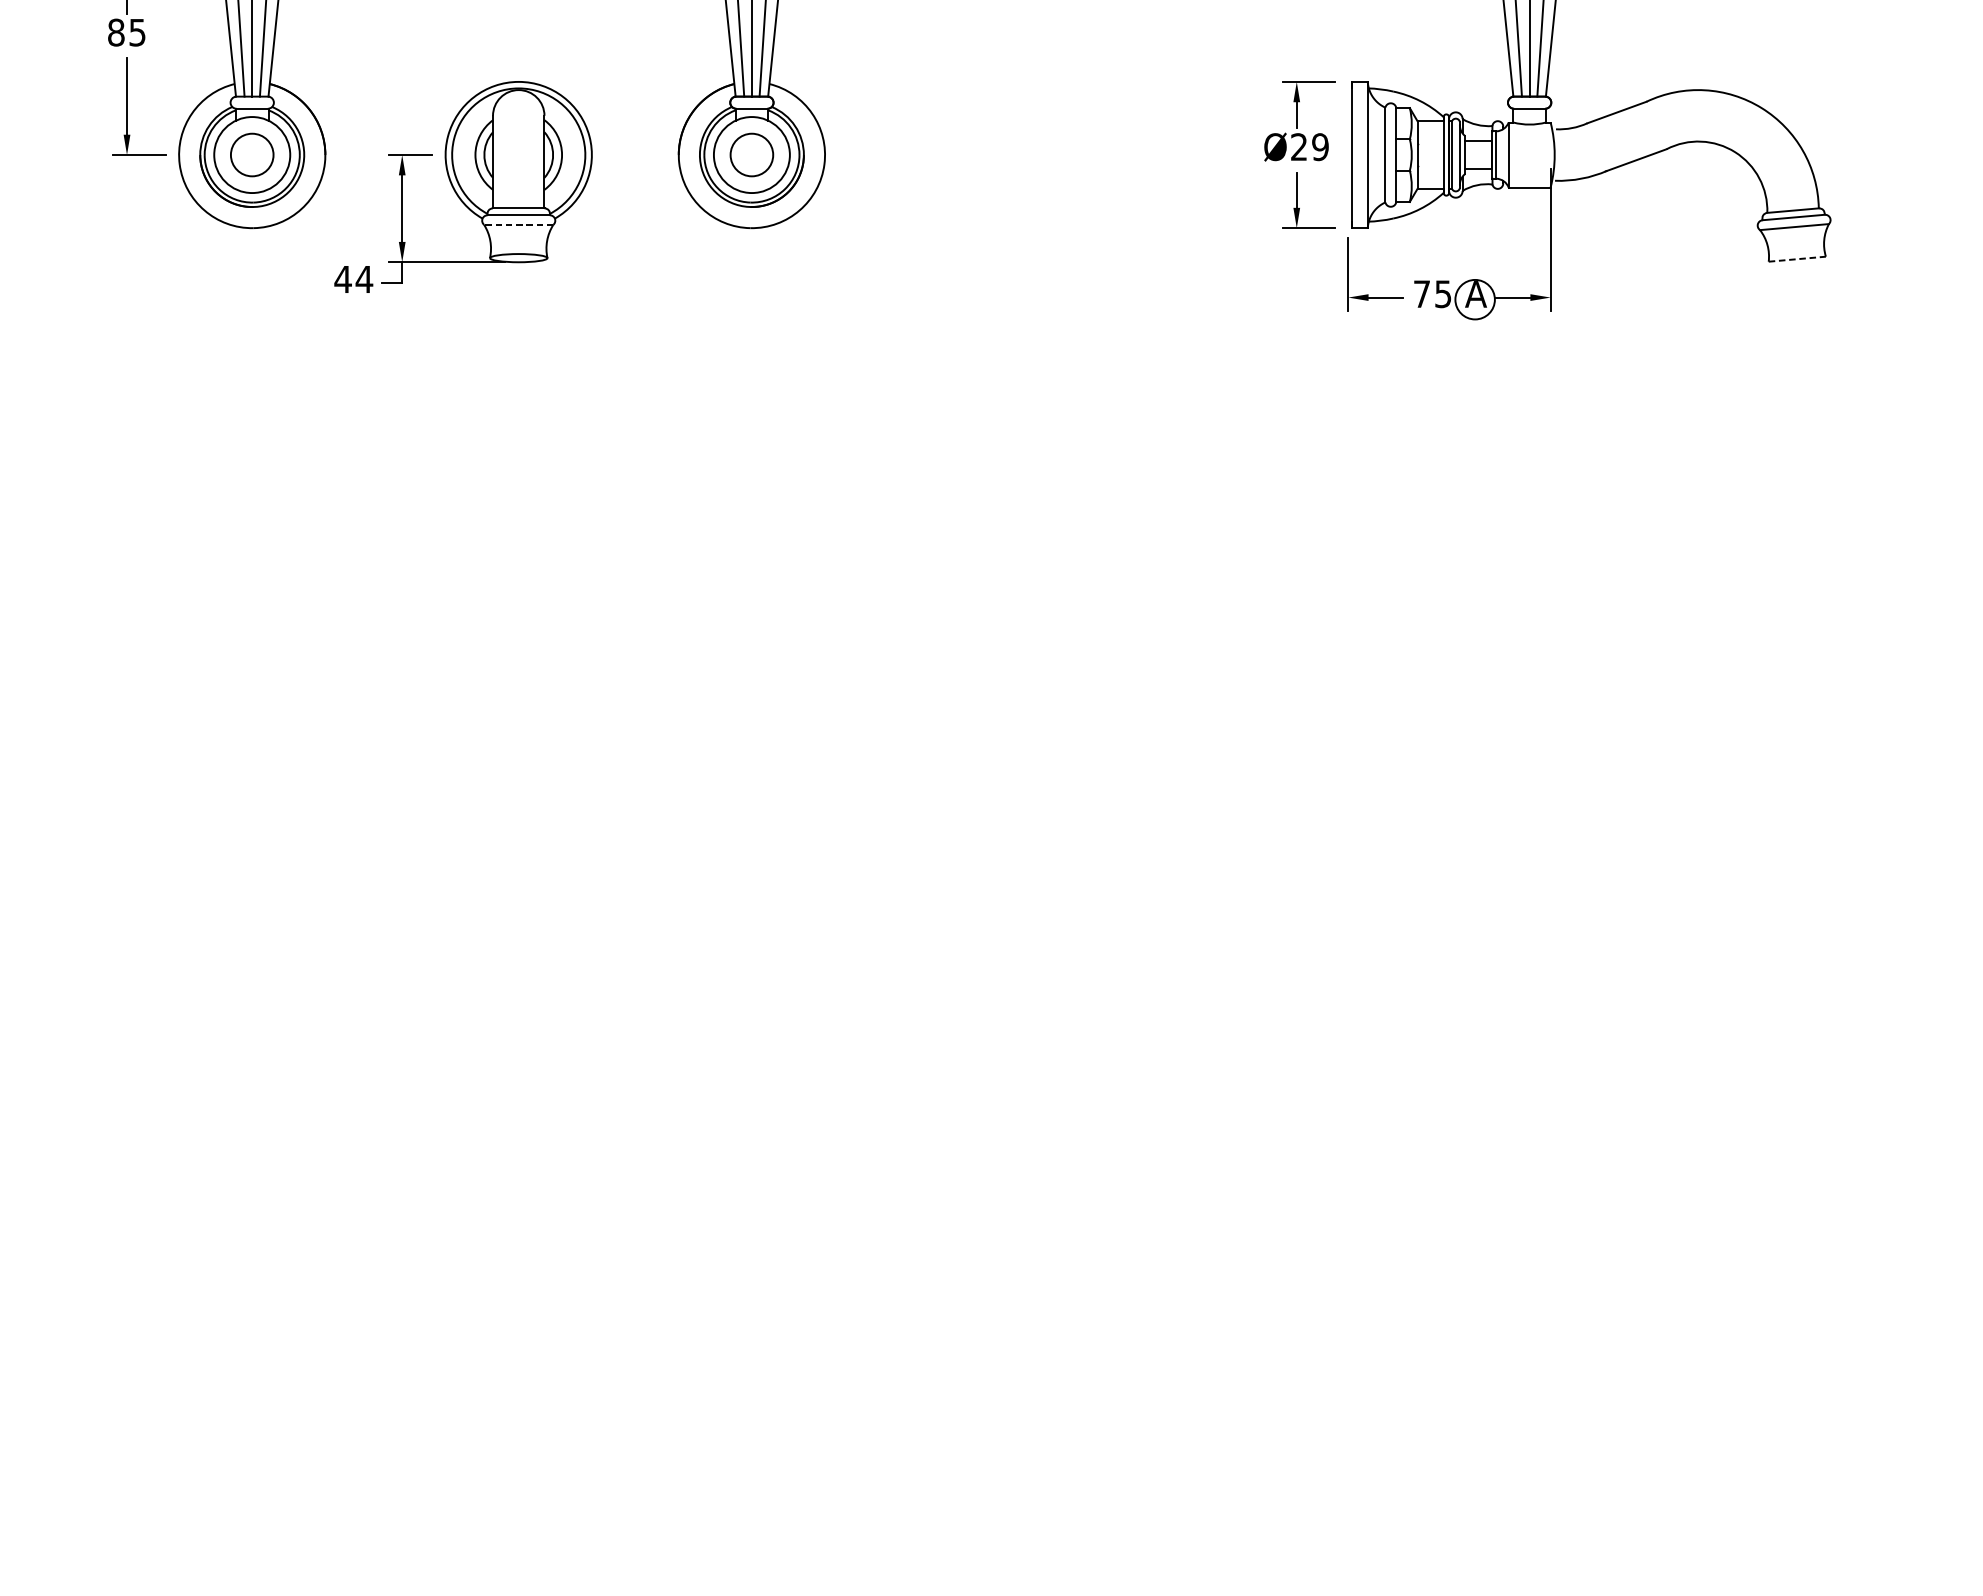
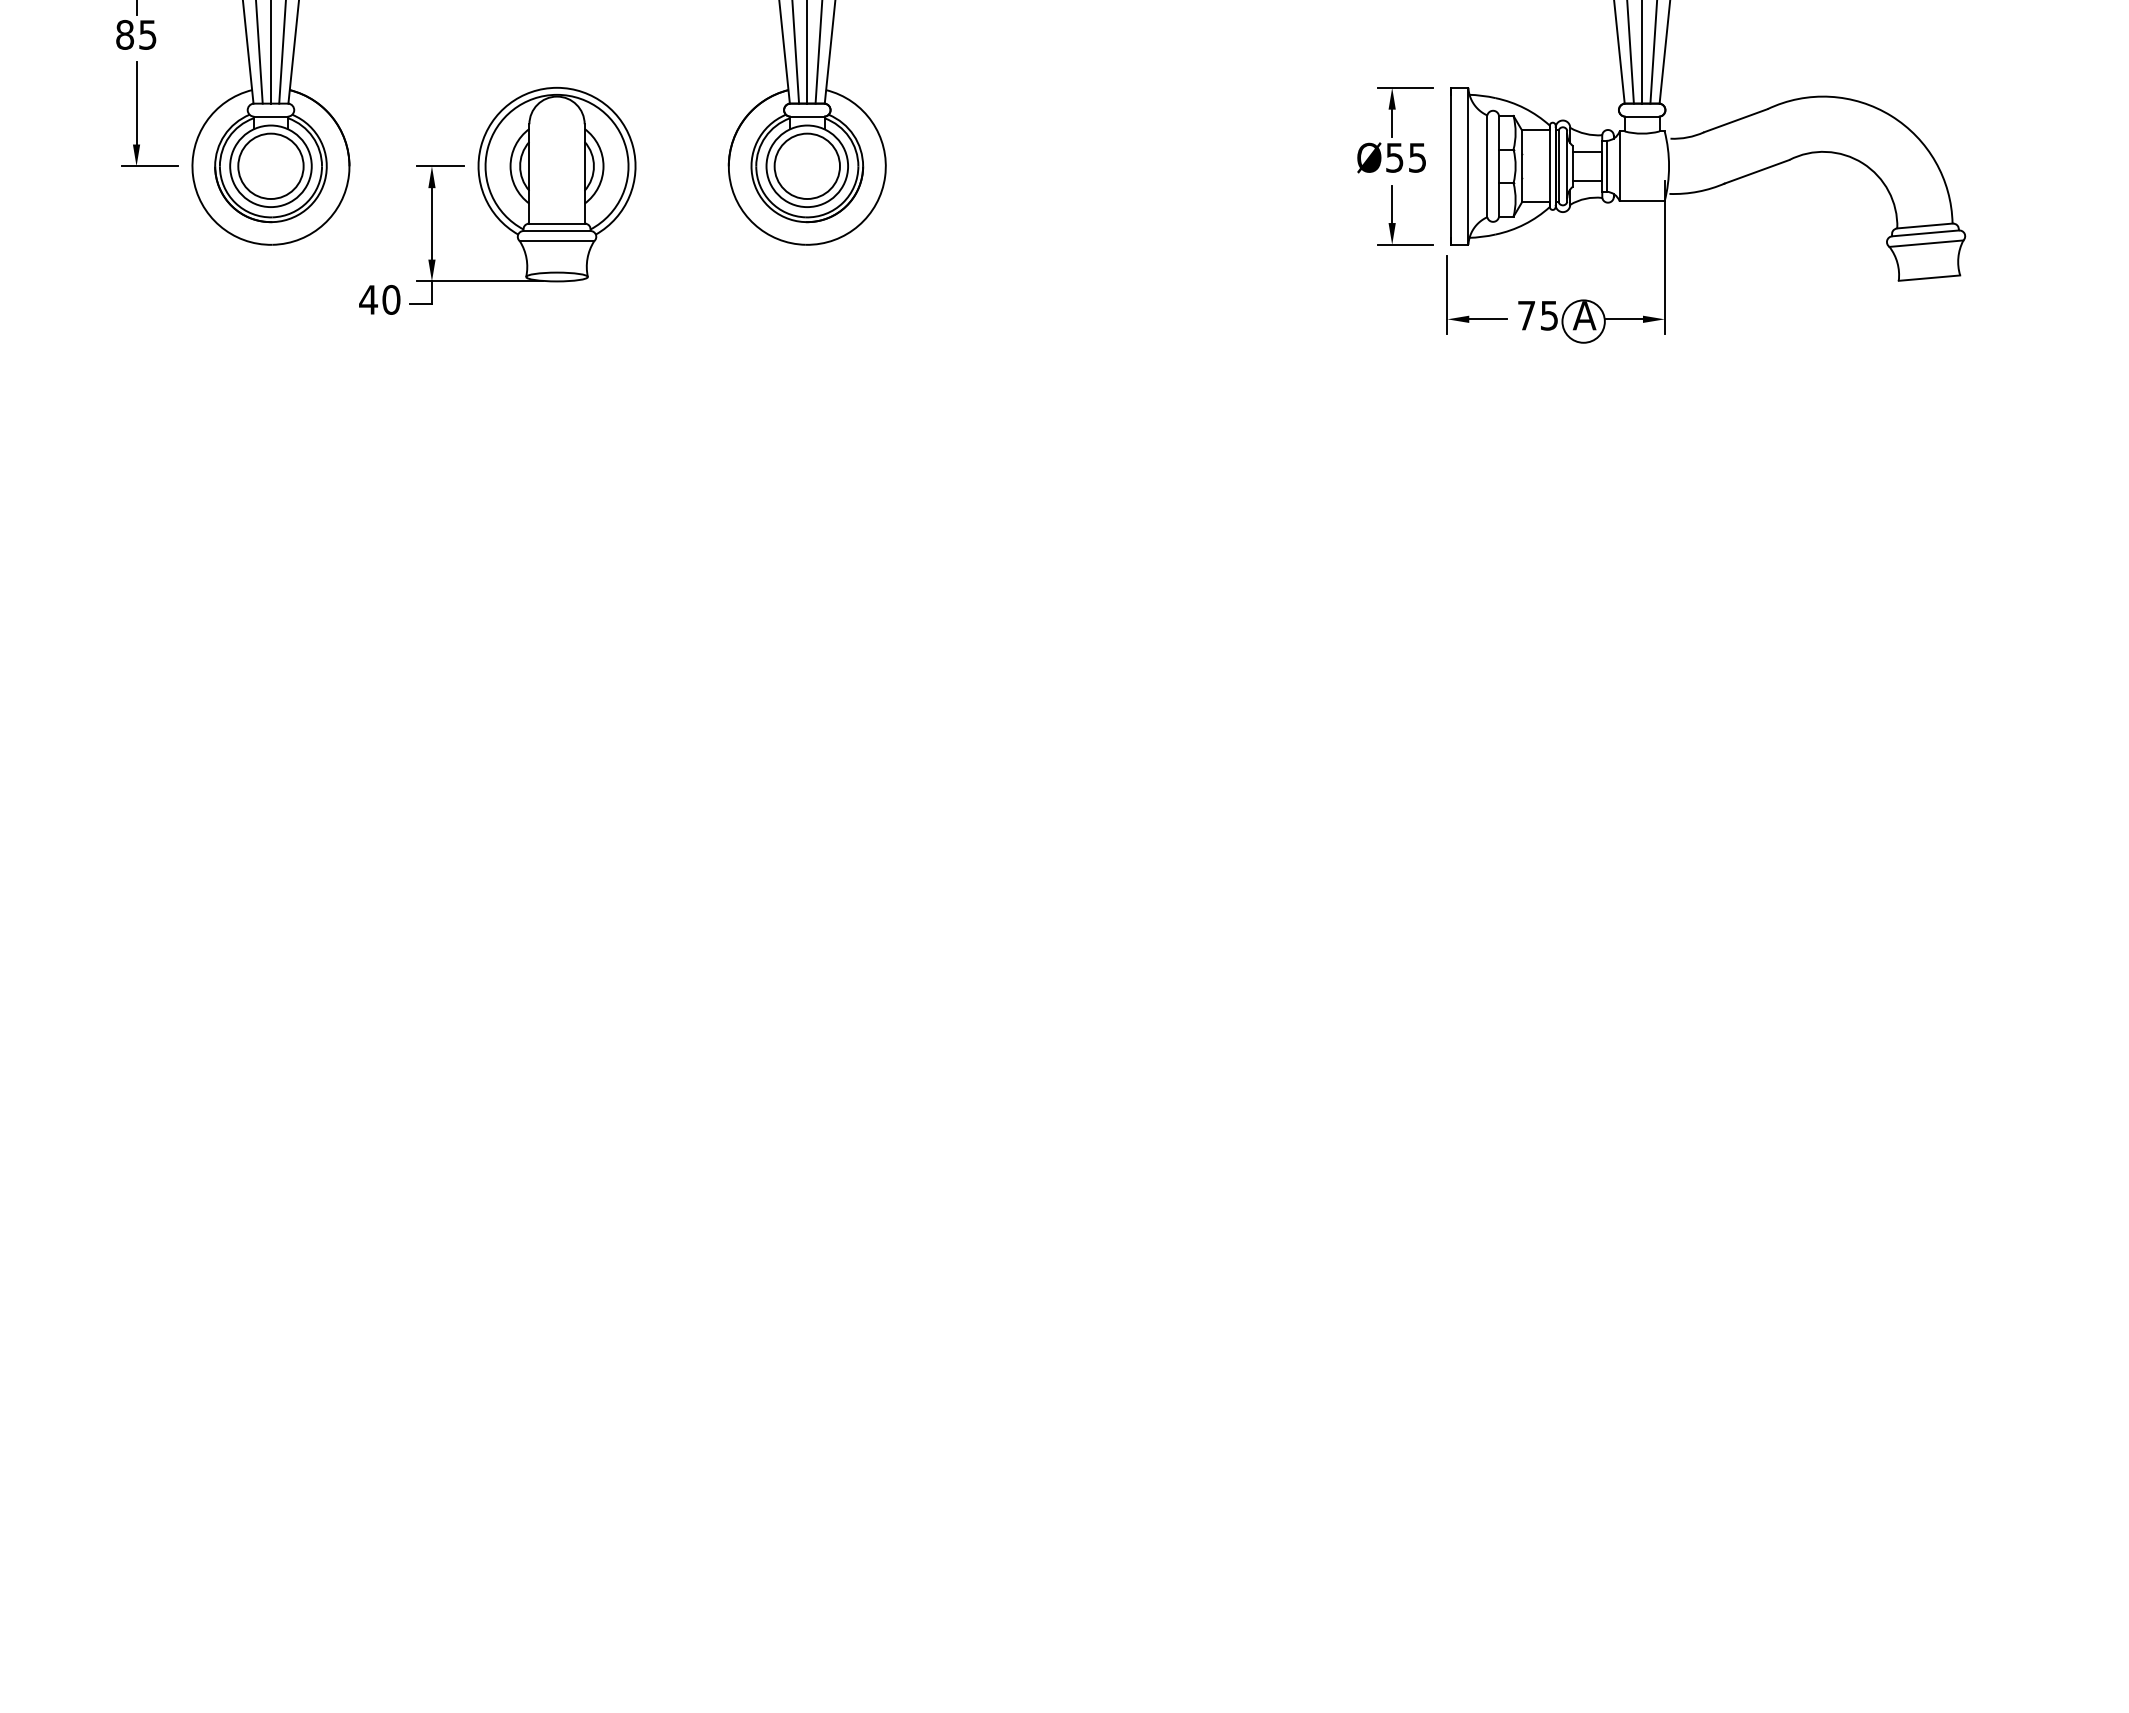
text: (1310, 146) -> (1406, 157), Ø29 -> Ø55
circle: (251, 155) -> (270, 166), size x1.43
circle: (751, 155) -> (806, 166), size x1.43
line: (518, 225) -> (556, 241), dashed -> solid
line: (1797, 259) -> (1929, 278), dashed -> solid
text: (363, 279) -> (390, 299), 44 -> 40

